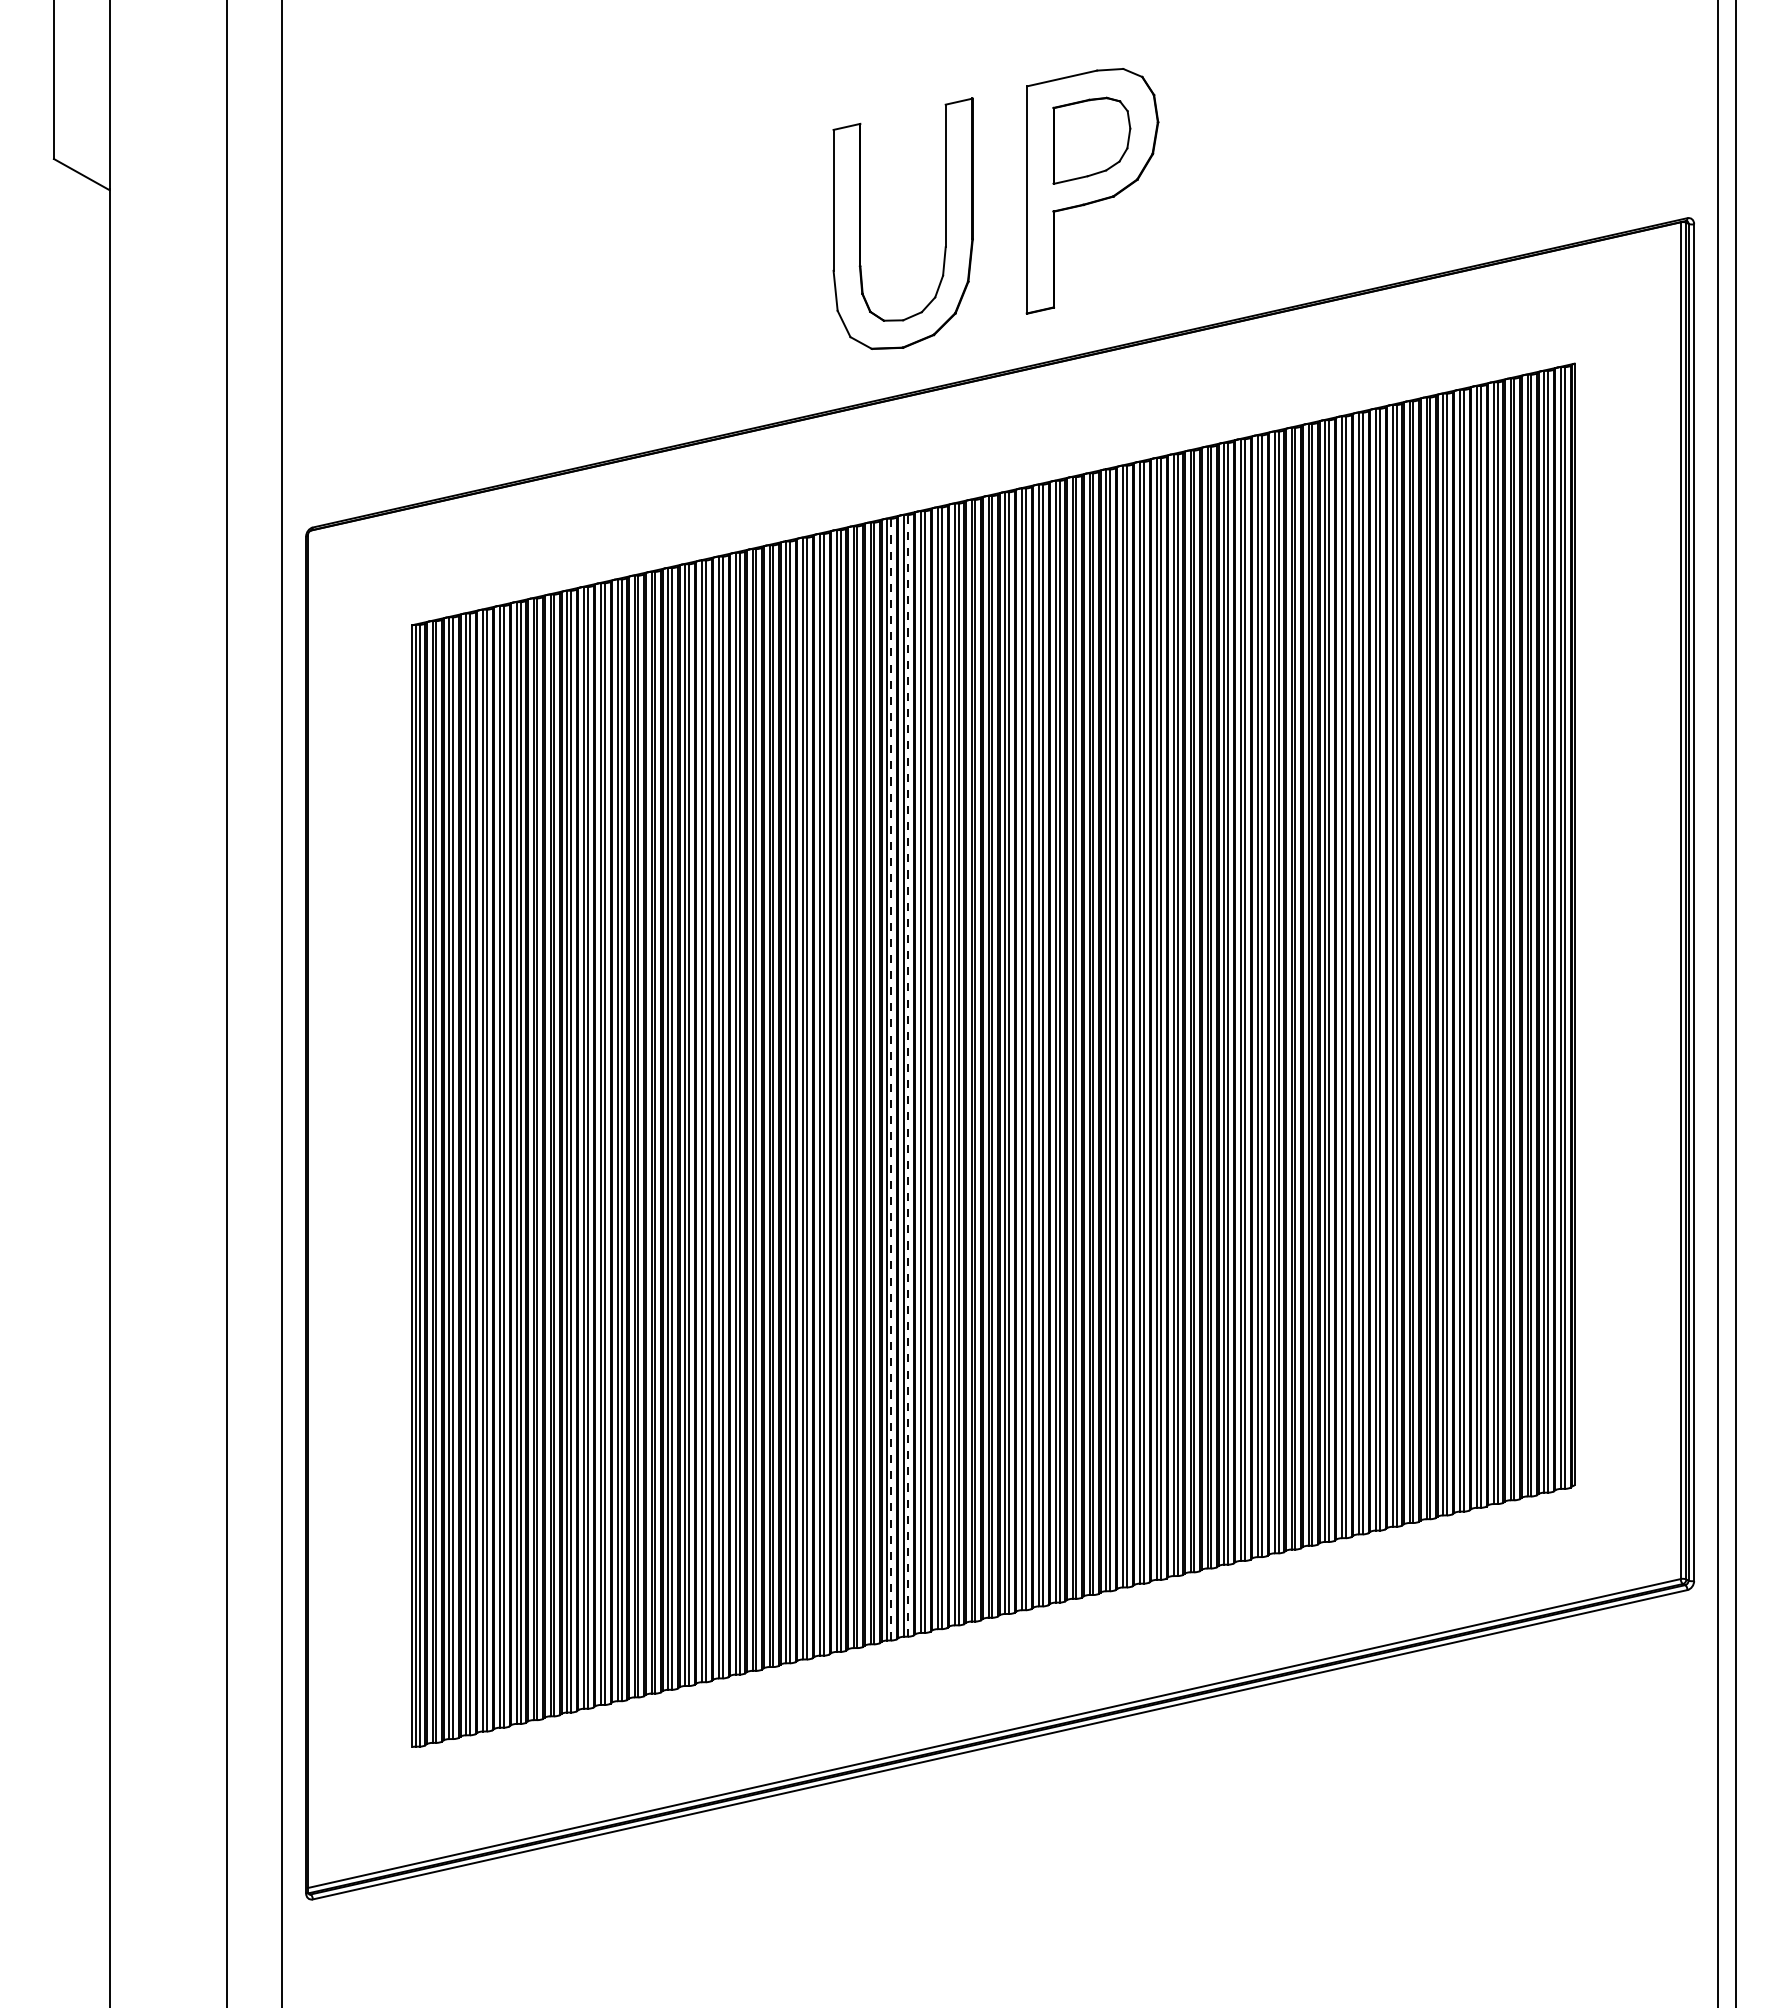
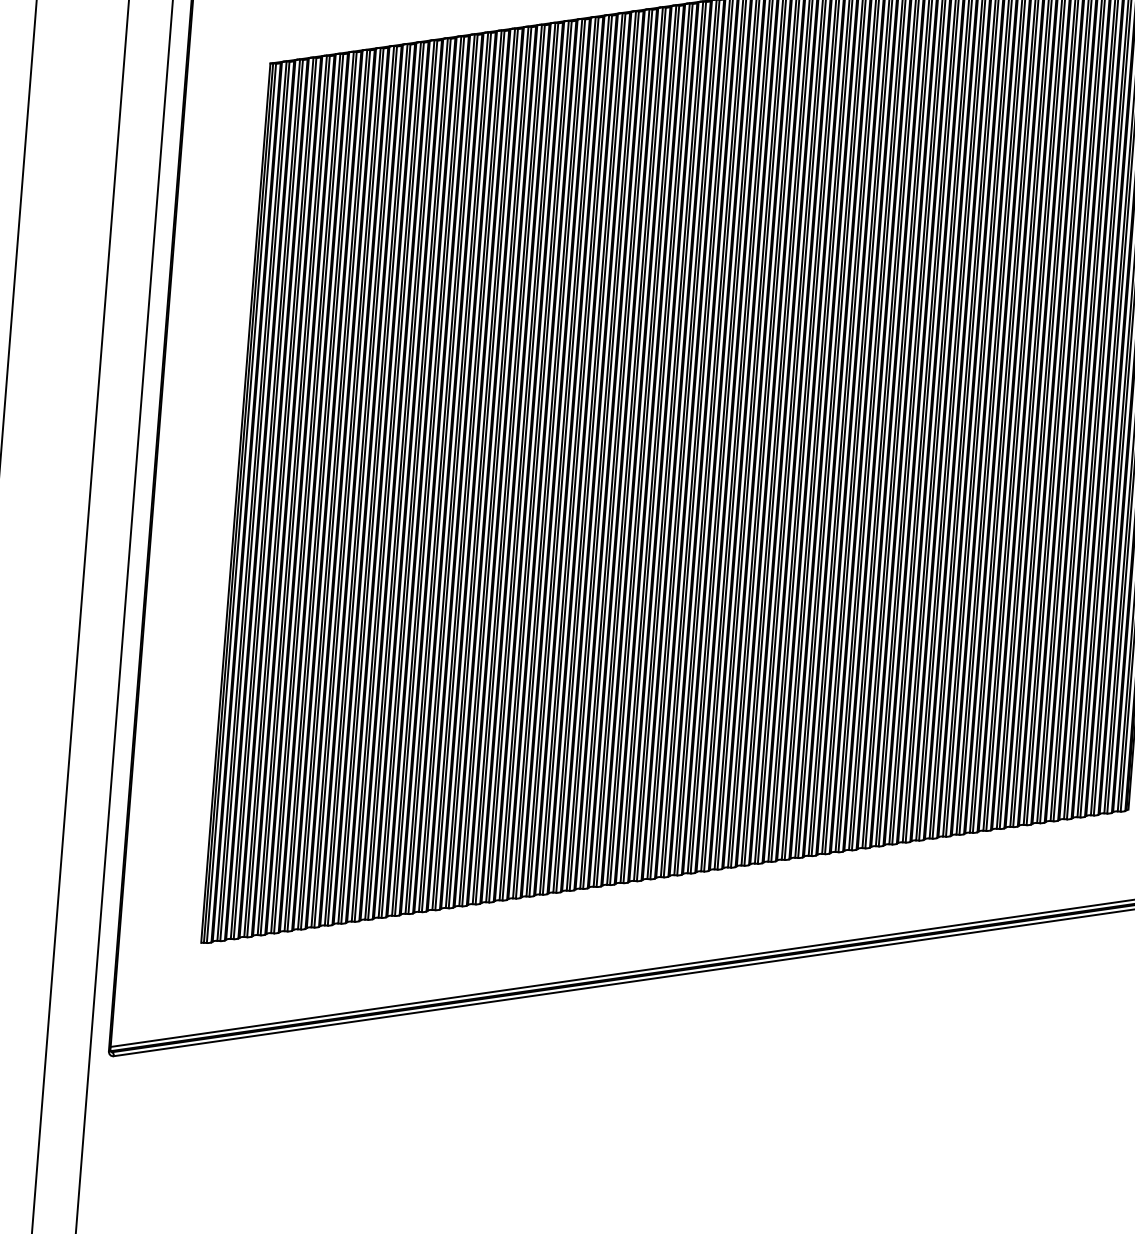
line: (908, 1075) -> (631, 447), dashed -> solid
line: (891, 1079) -> (618, 449), dashed -> solid

